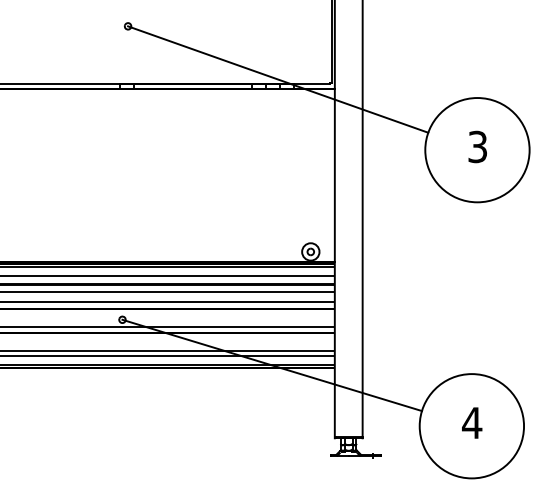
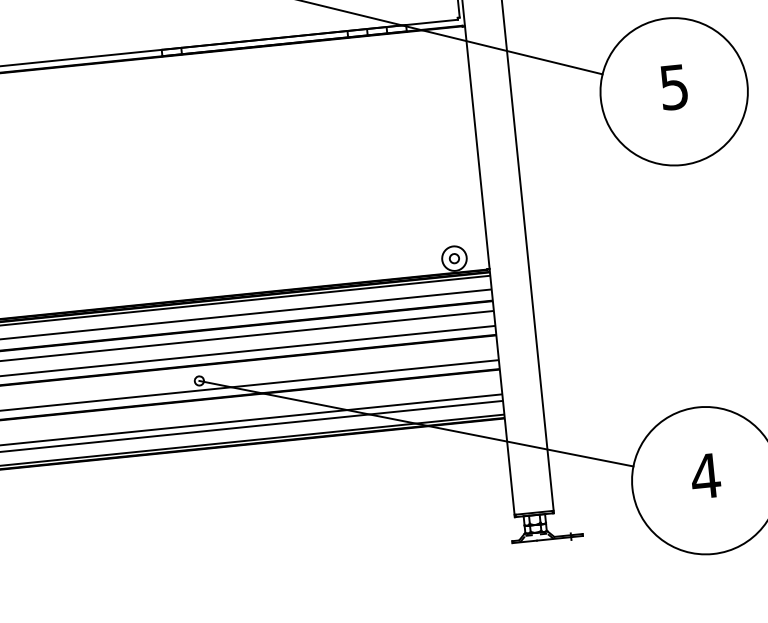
text: (477, 146) -> (673, 86), 3 -> 5

